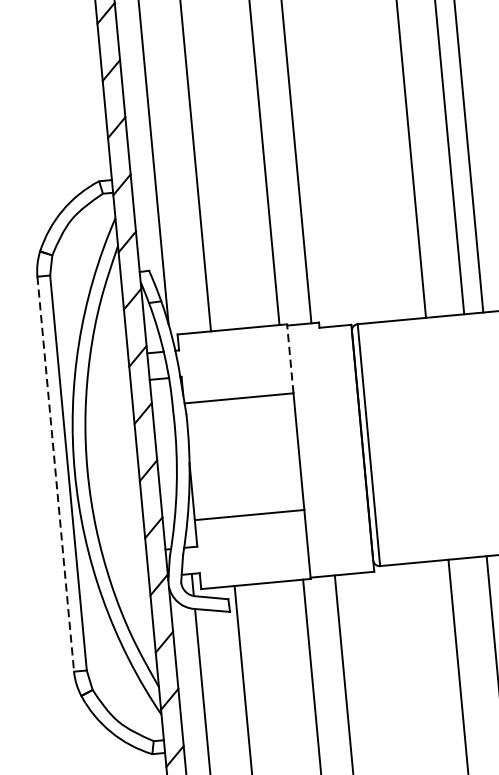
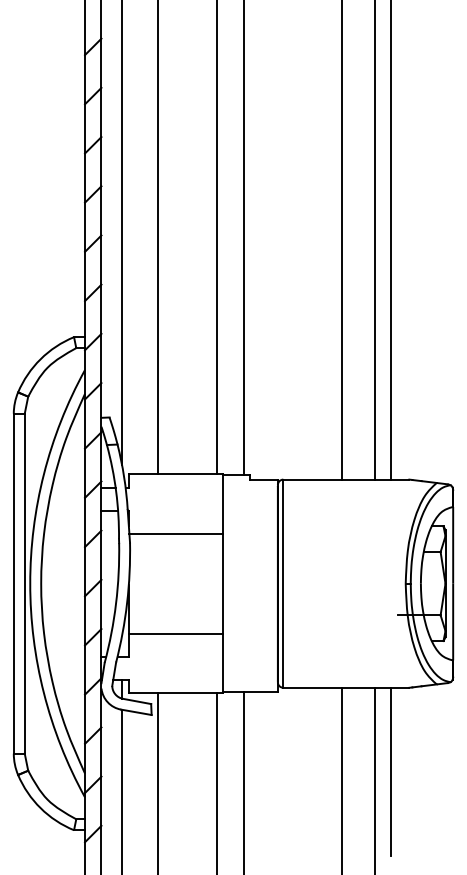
line: (290, 358) -> (223, 503), dashed -> solid
line: (55, 473) -> (13, 583), dashed -> solid

